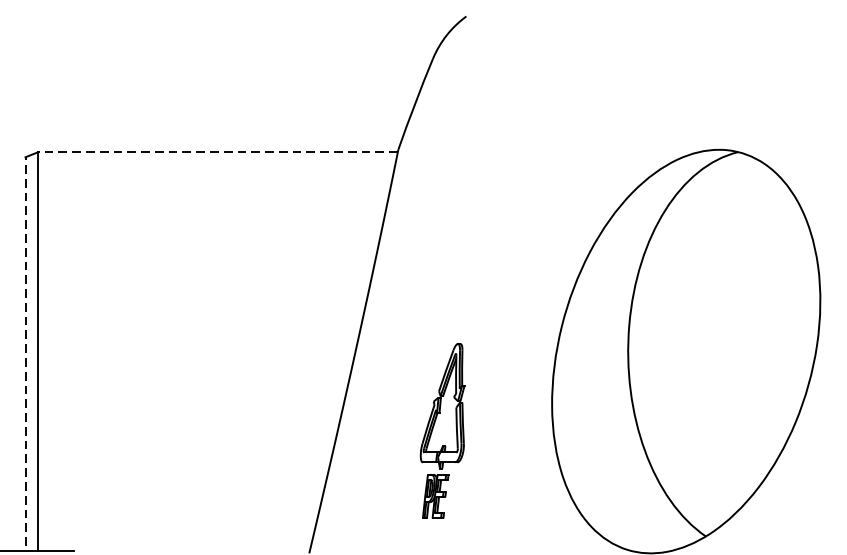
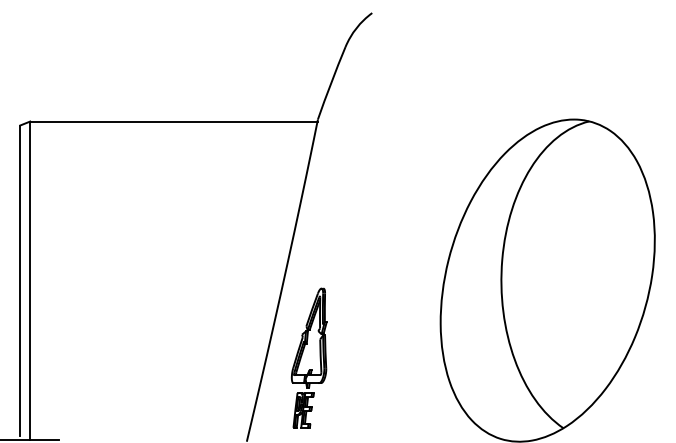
line: (217, 152) -> (173, 121), dashed -> solid
line: (25, 351) -> (20, 280), dashed -> solid
part: (441, 430) -> (308, 357), moved

